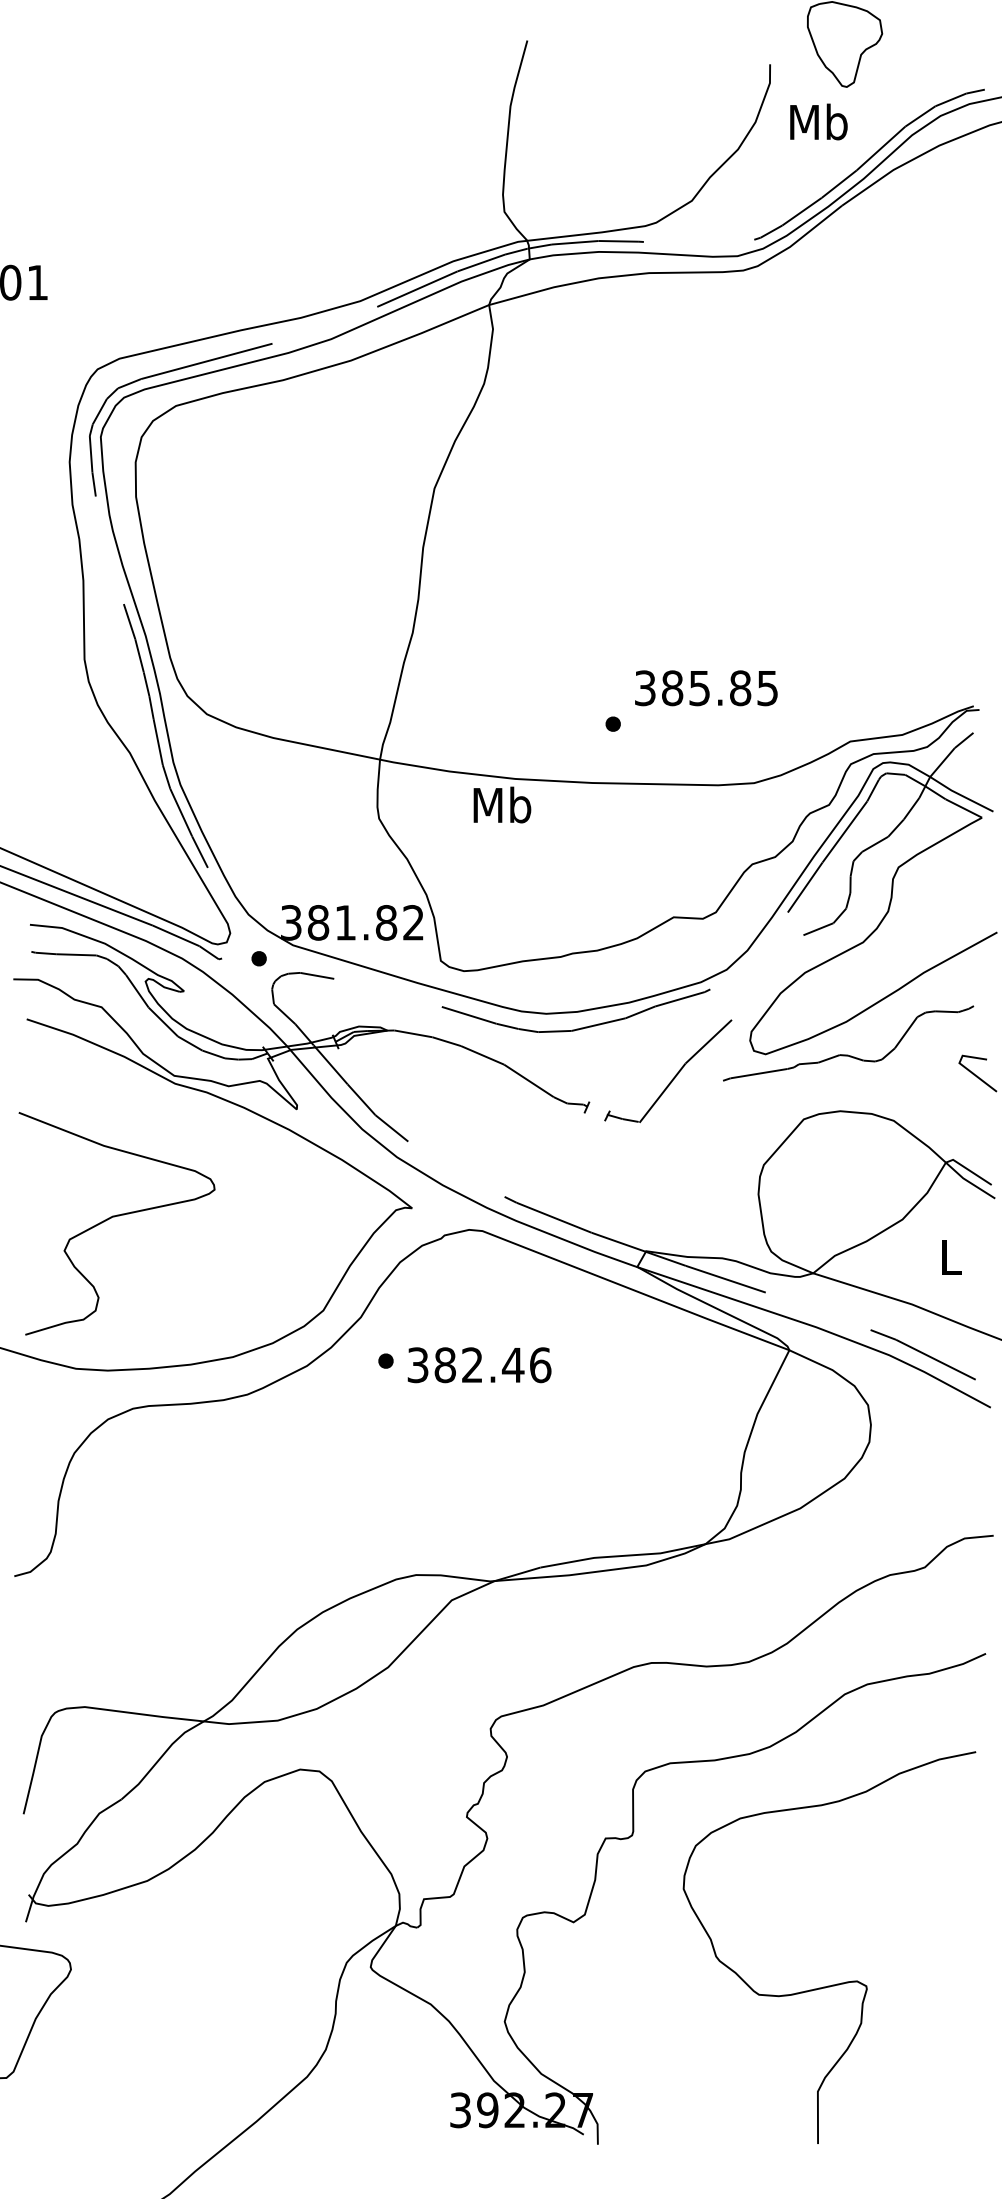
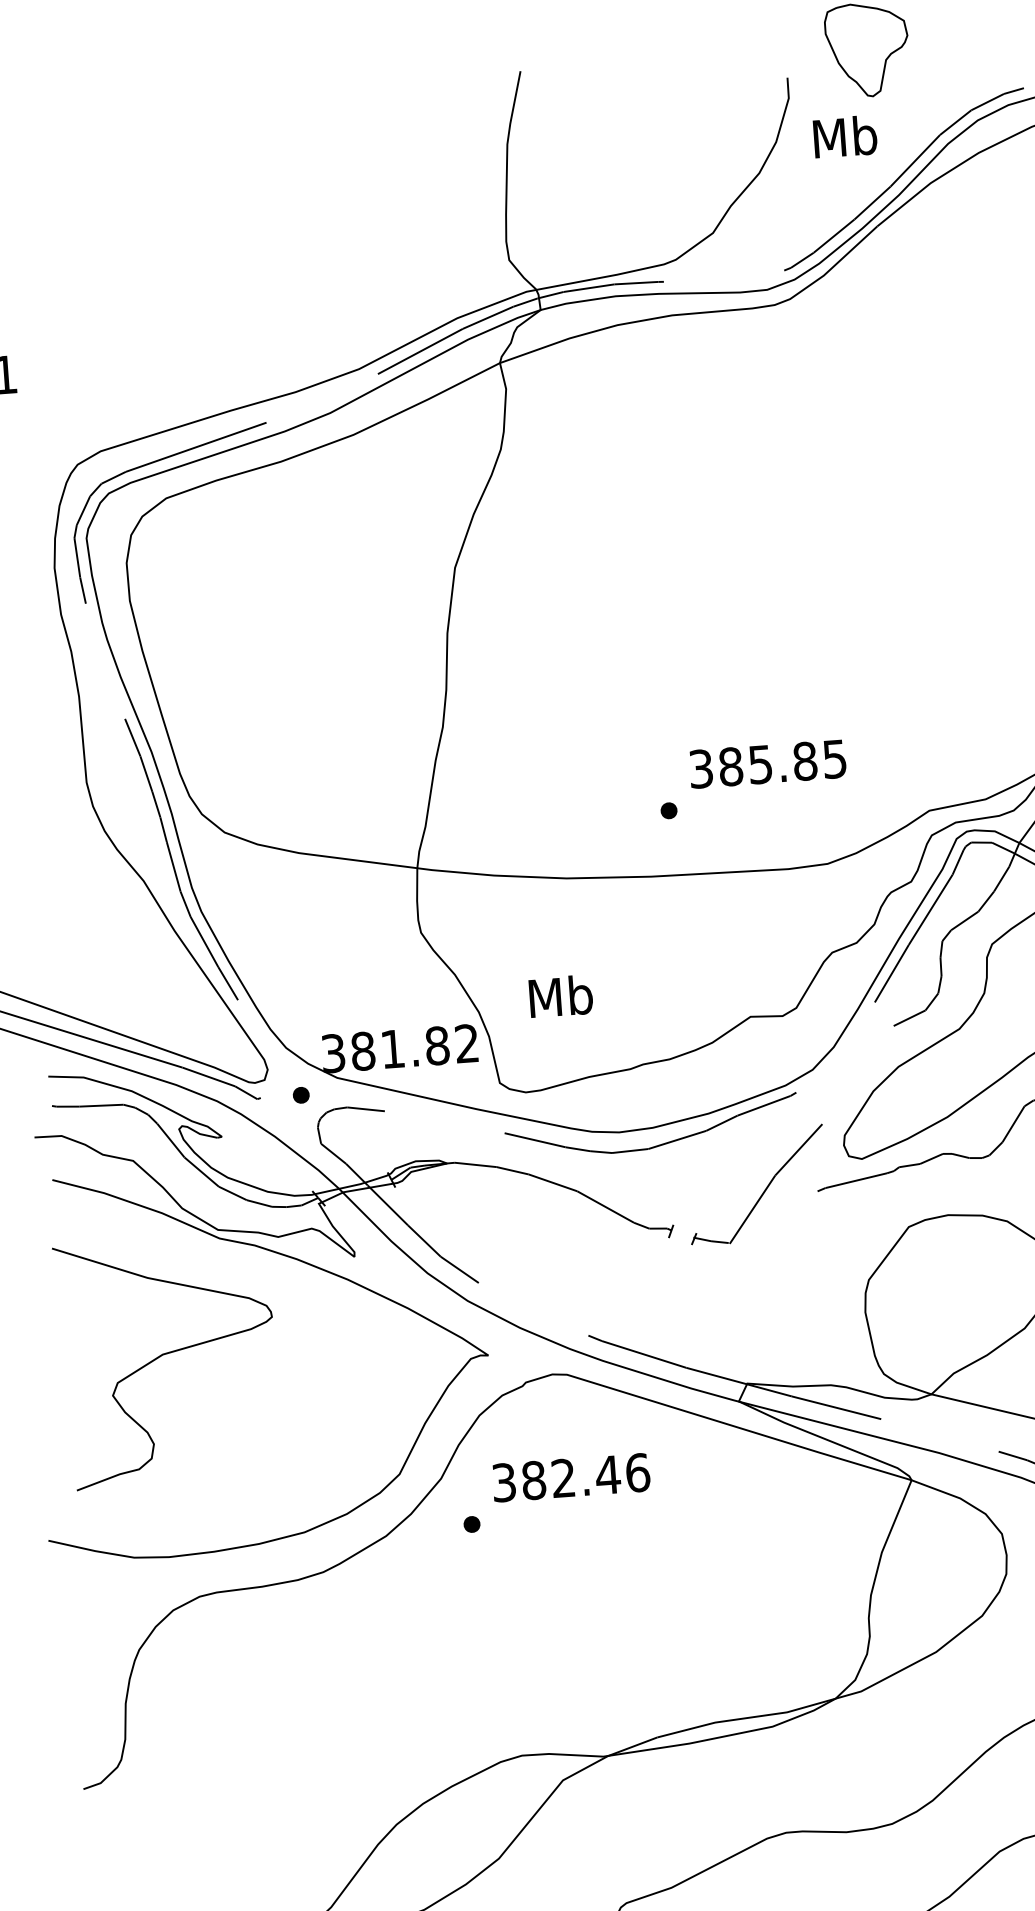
text: (502, 804) -> (561, 995), moved
curve: (114, 1217) -> (164, 1355), moved
text: (479, 1365) -> (571, 1478), moved

